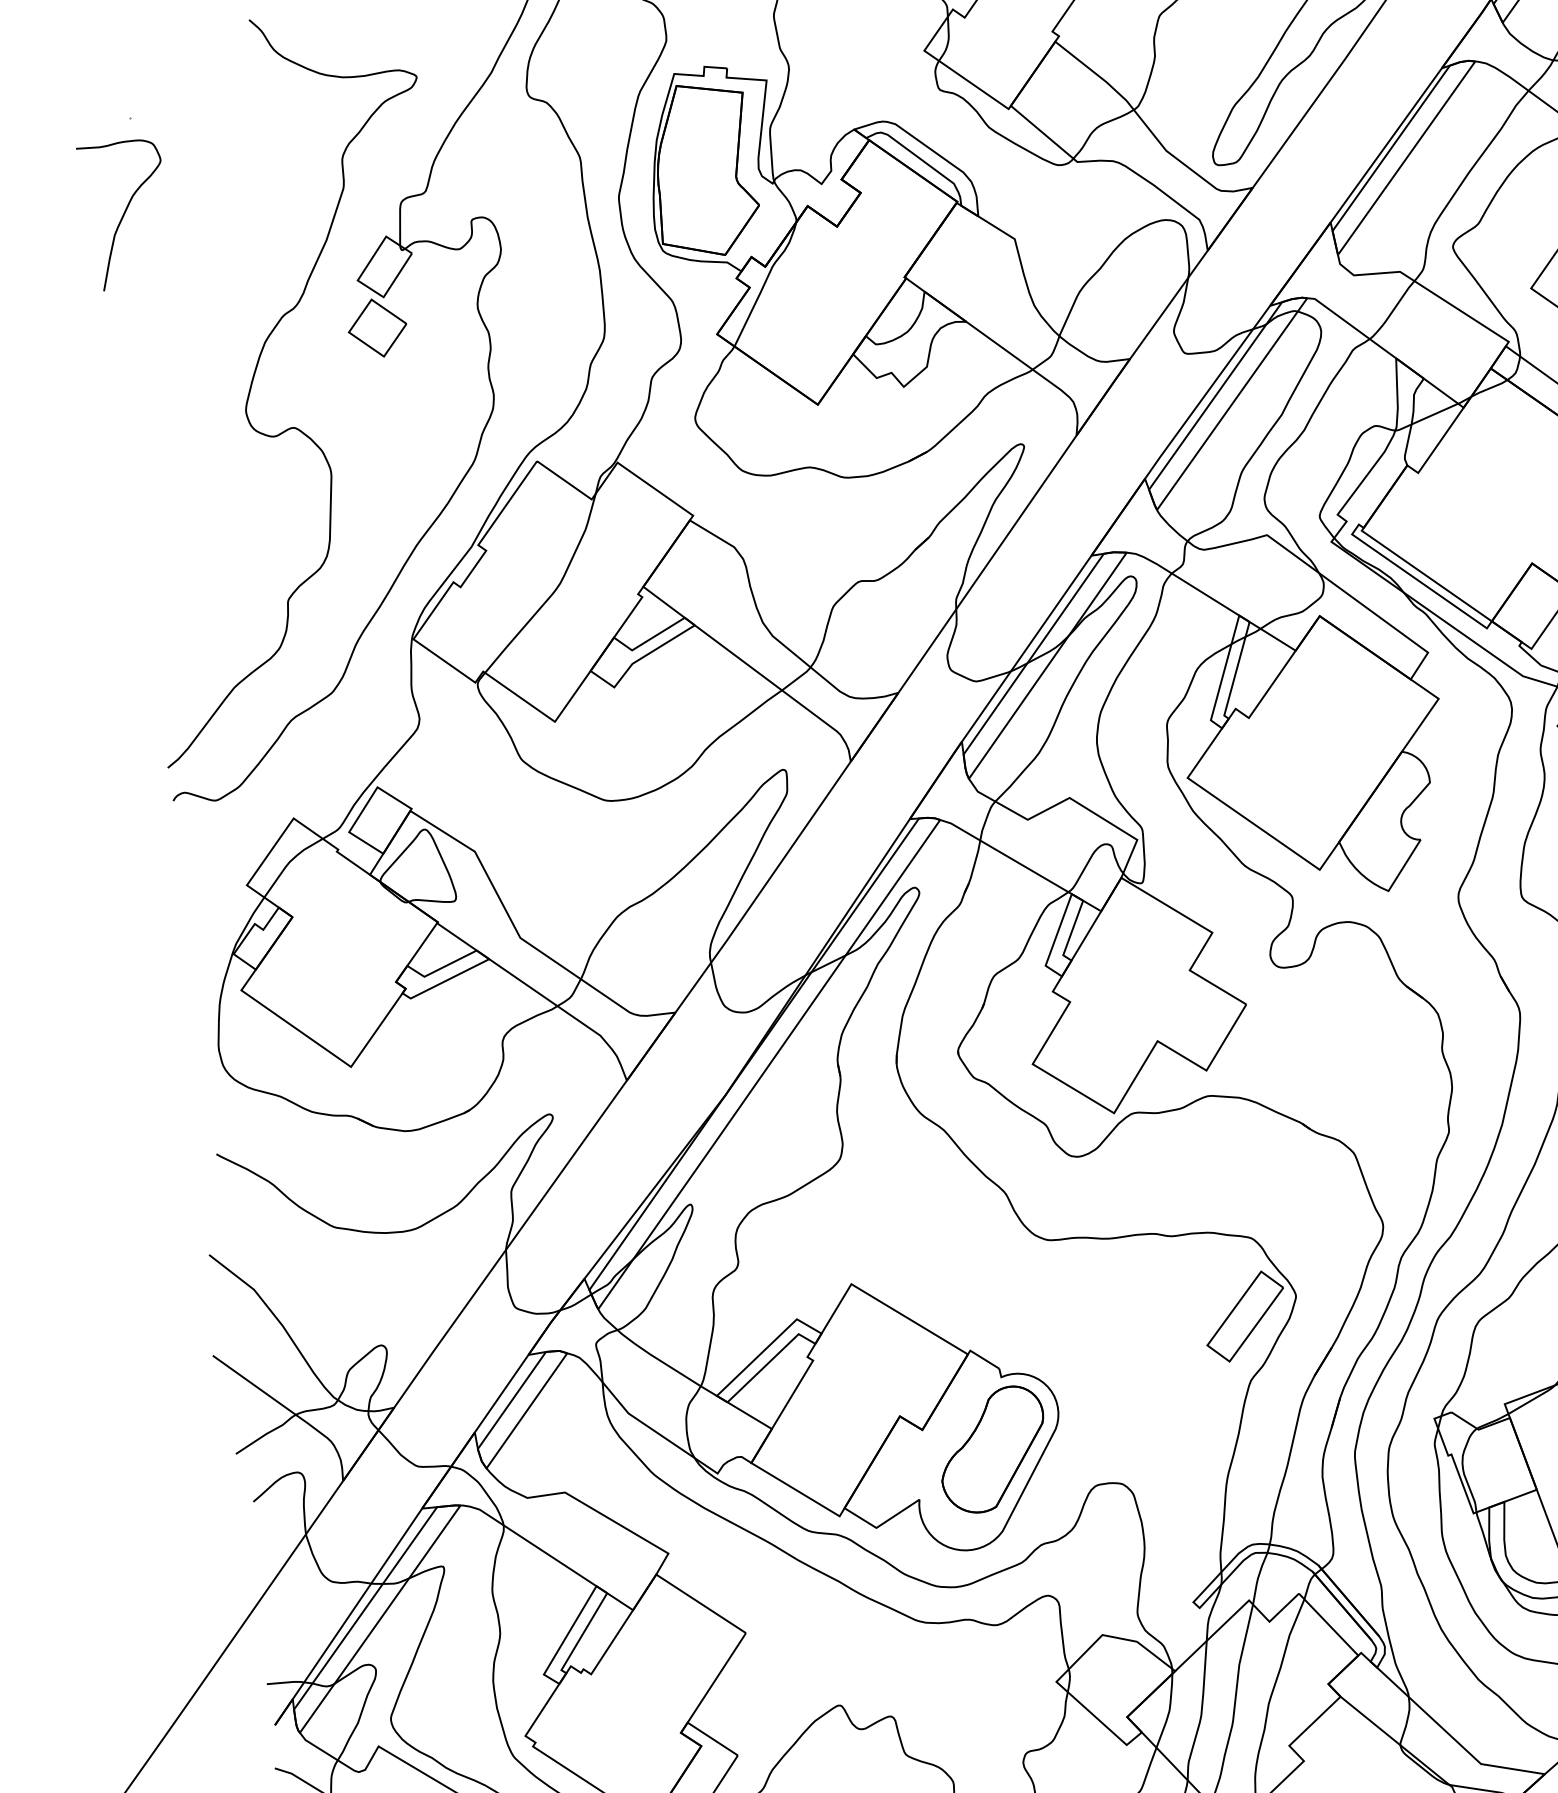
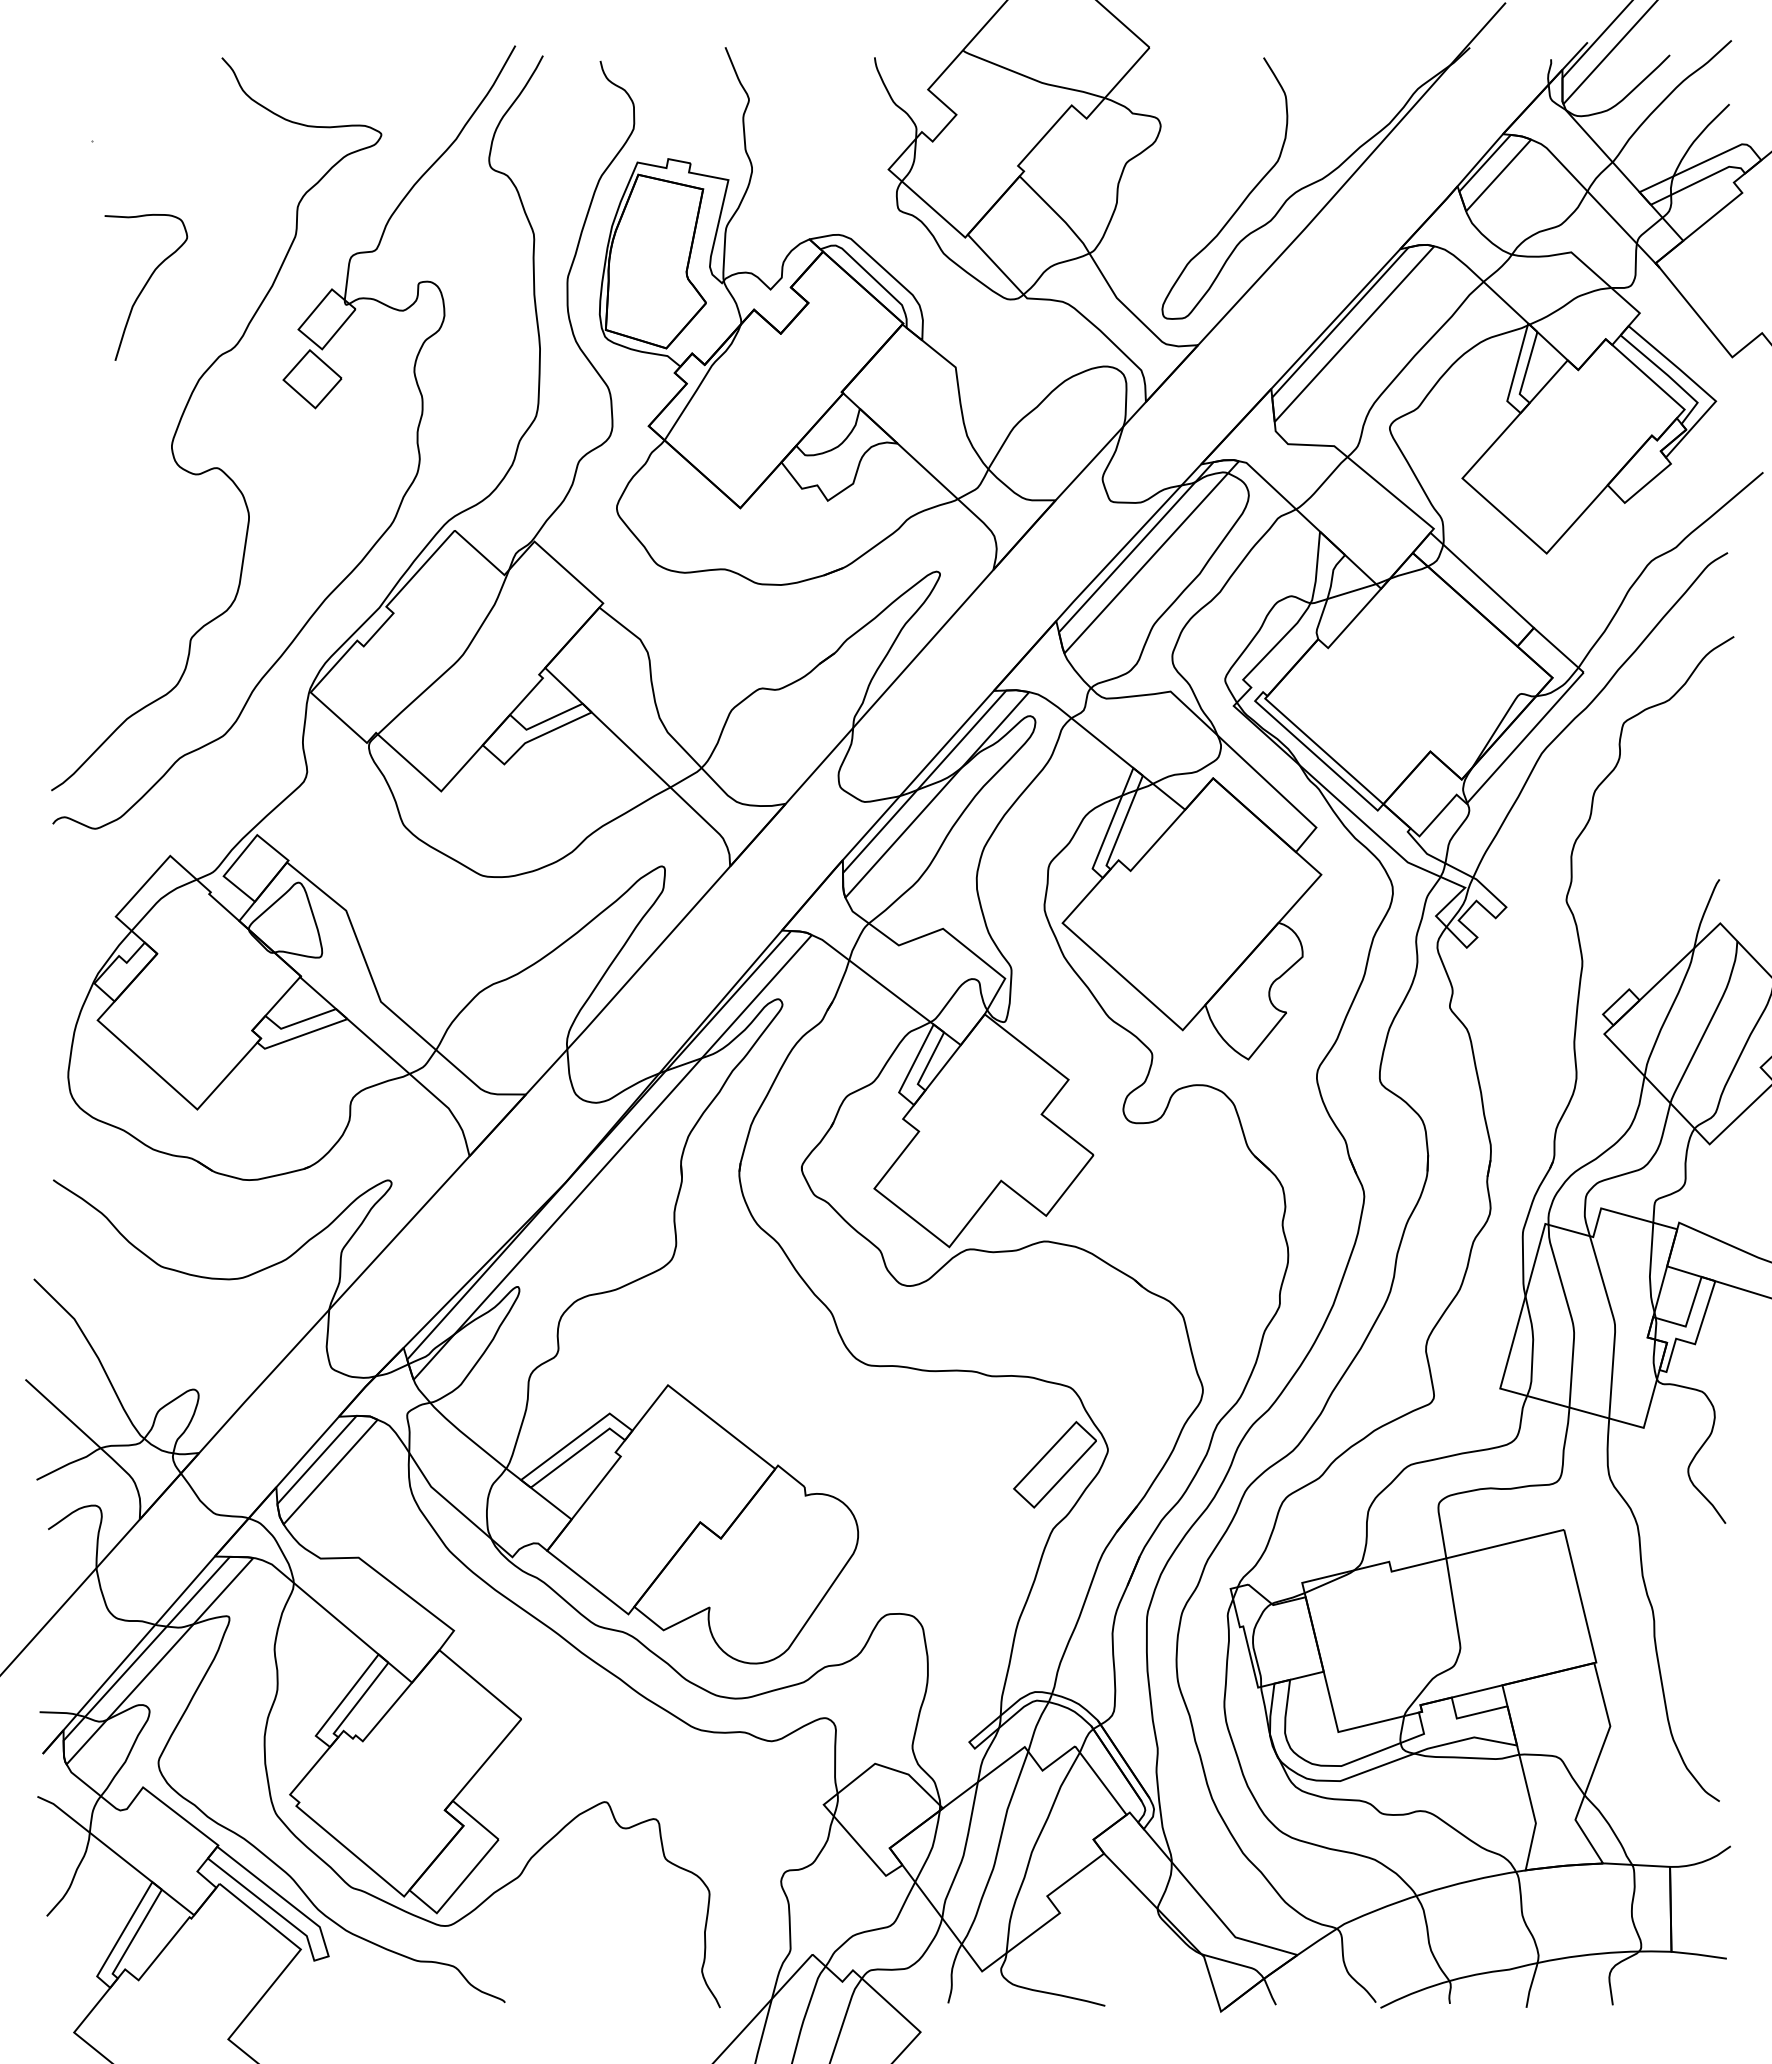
curve: (125, 214) -> (145, 287), moved
part: (992, 1449) -> (788, 1566), removed

